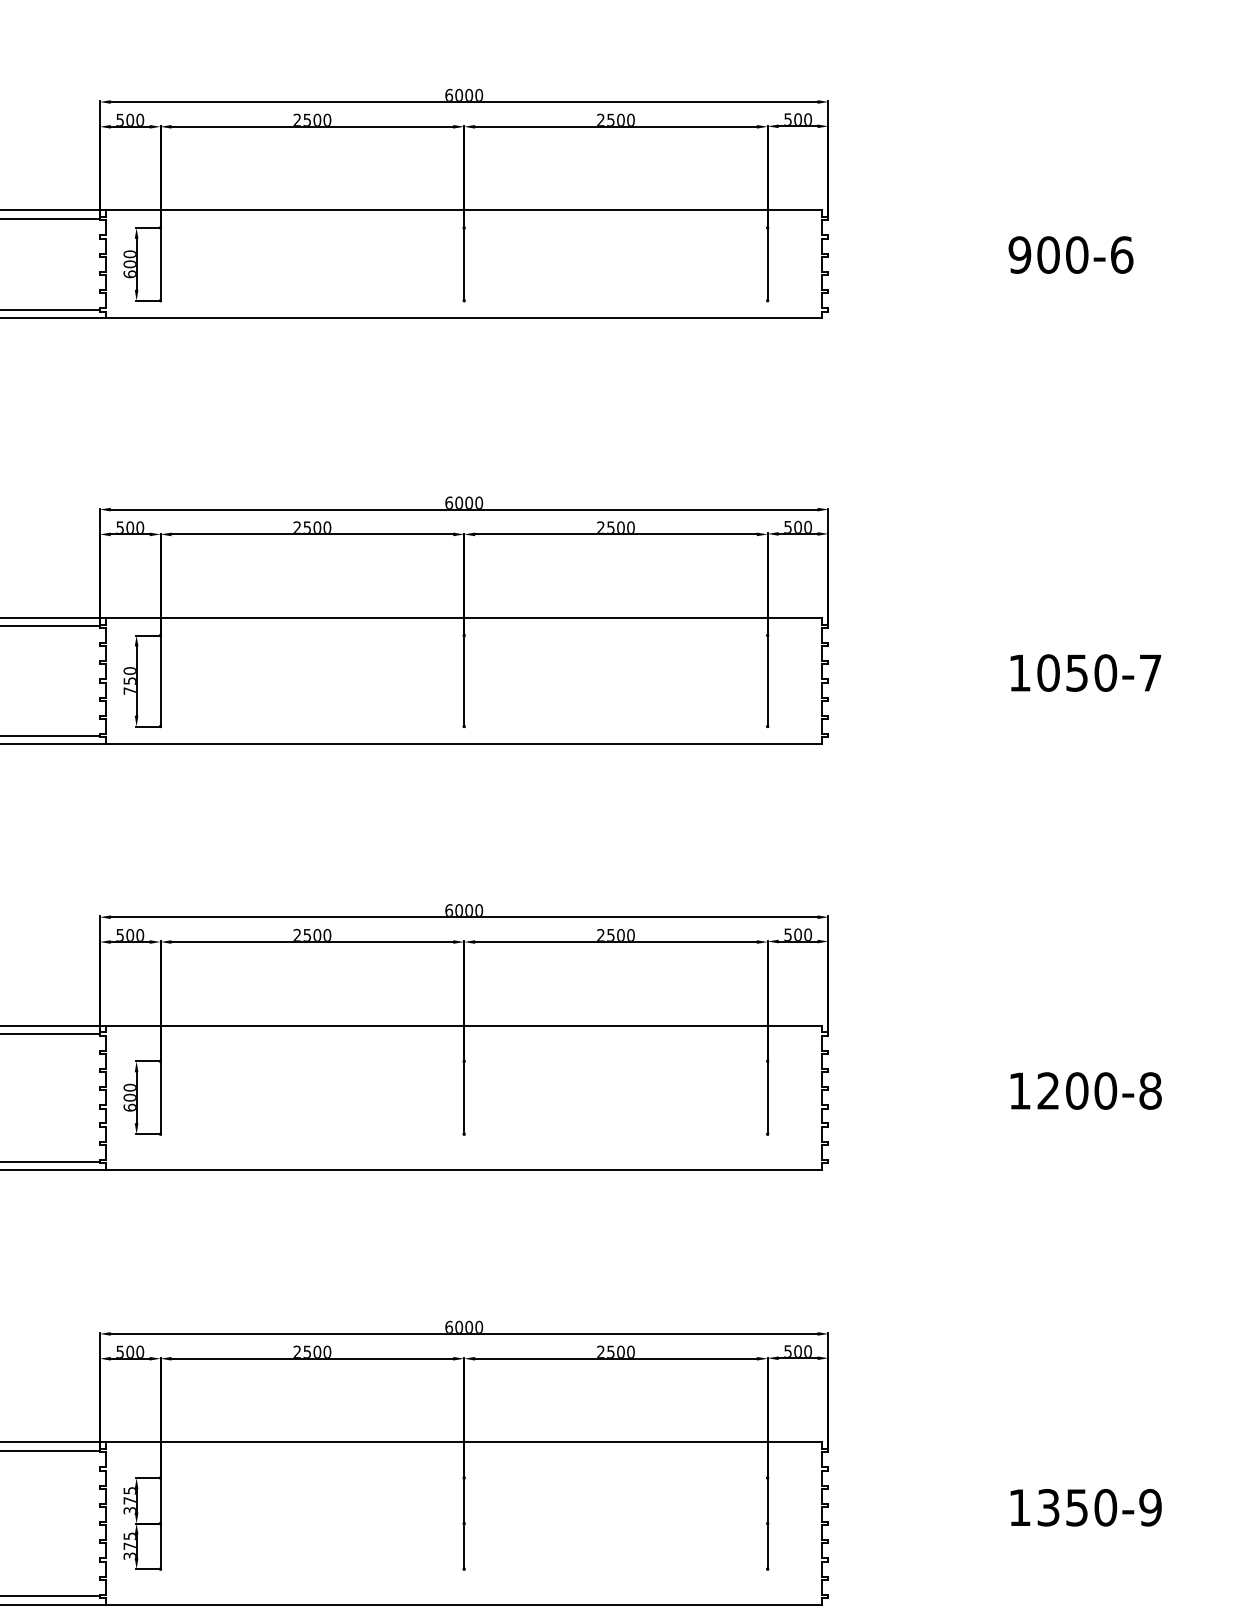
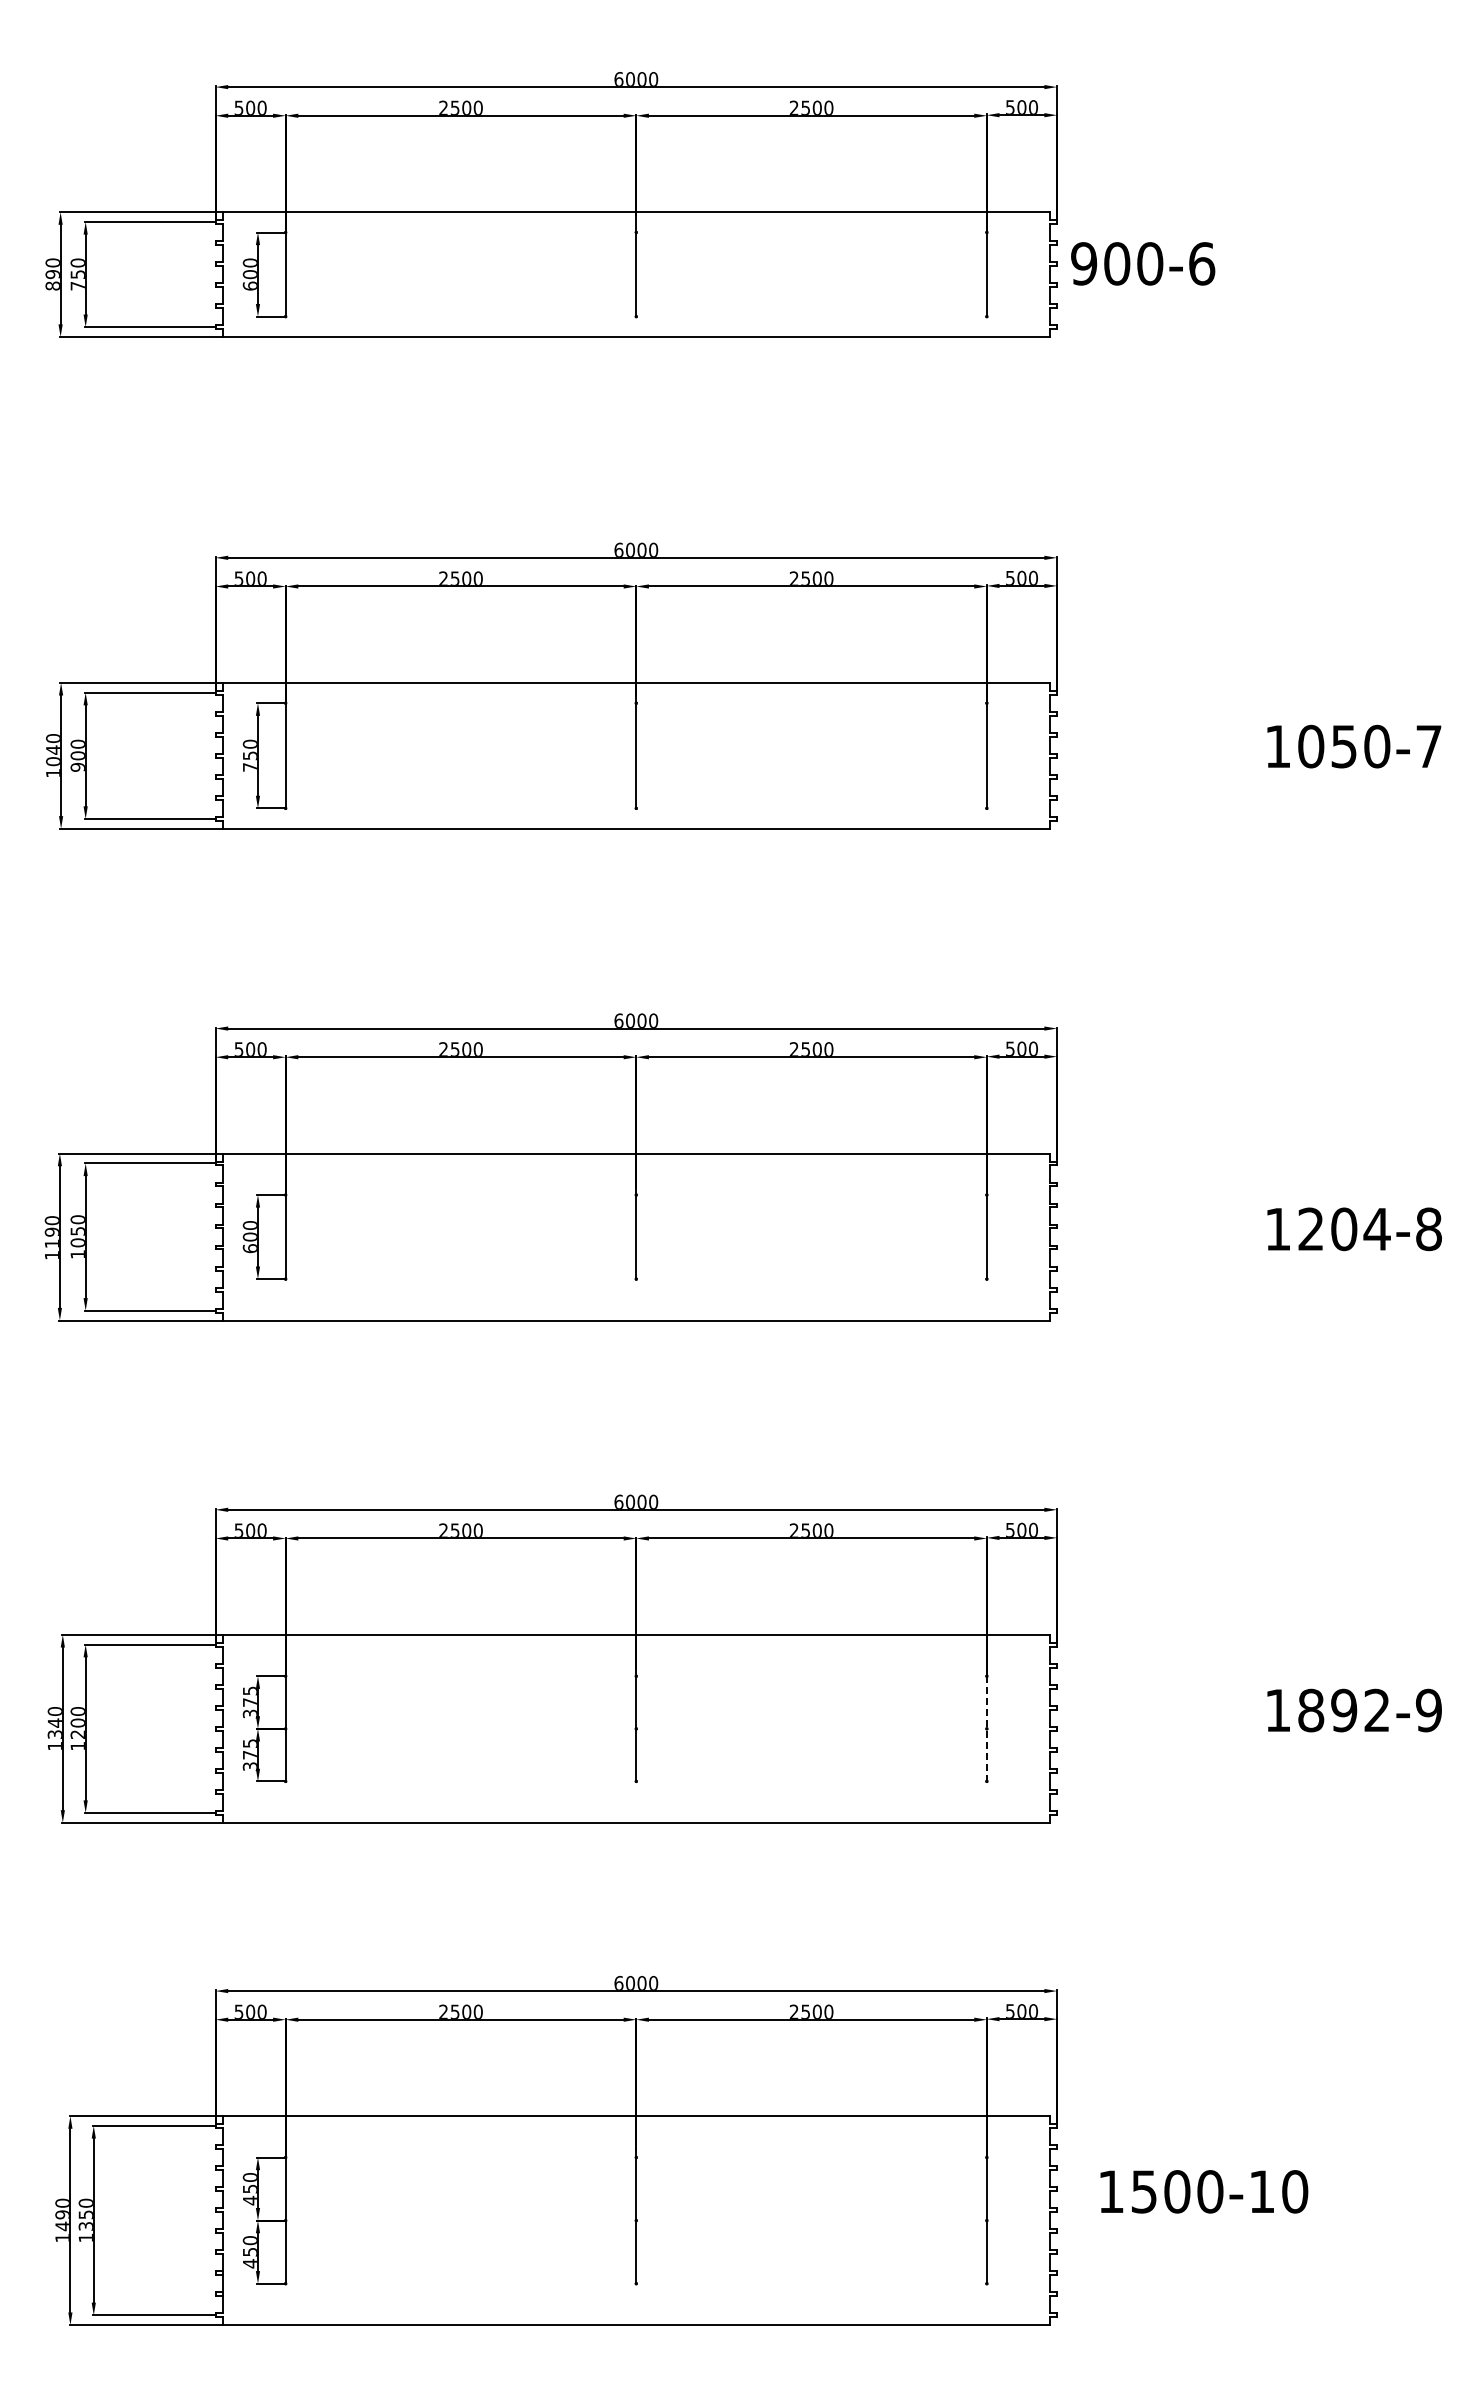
text: (1071, 254) -> (1143, 263), moved
text: (1105, 1091) -> (1376, 1229), 1200-8 -> 1204-8
text: (1077, 1507) -> (1344, 1710), 1350-9 -> 1892-9
line: (767, 1523) -> (986, 1728), solid -> dashed

